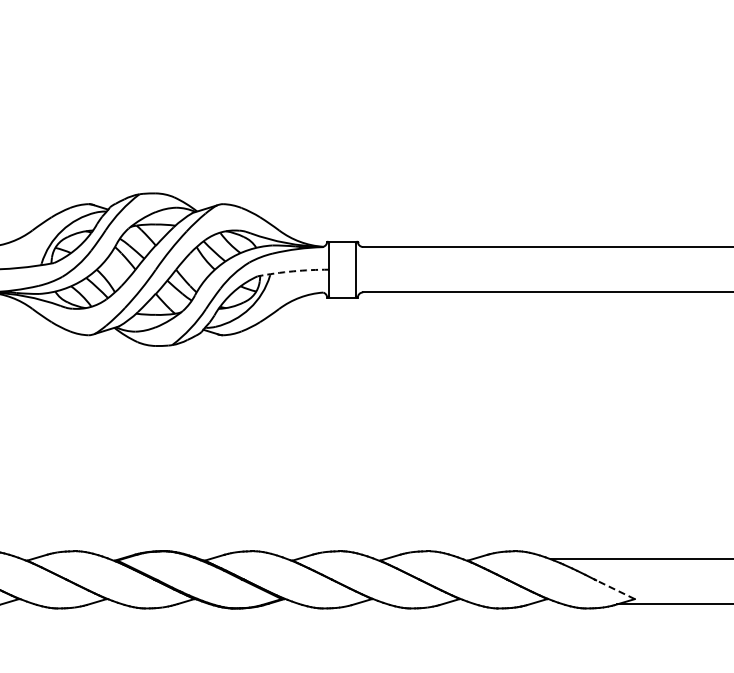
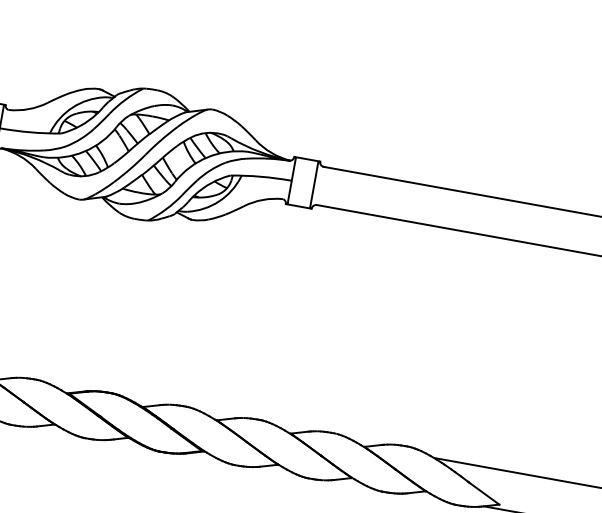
arc: (293, 271) -> (261, 176), dashed -> solid
line: (614, 589) -> (483, 493), dashed -> solid

